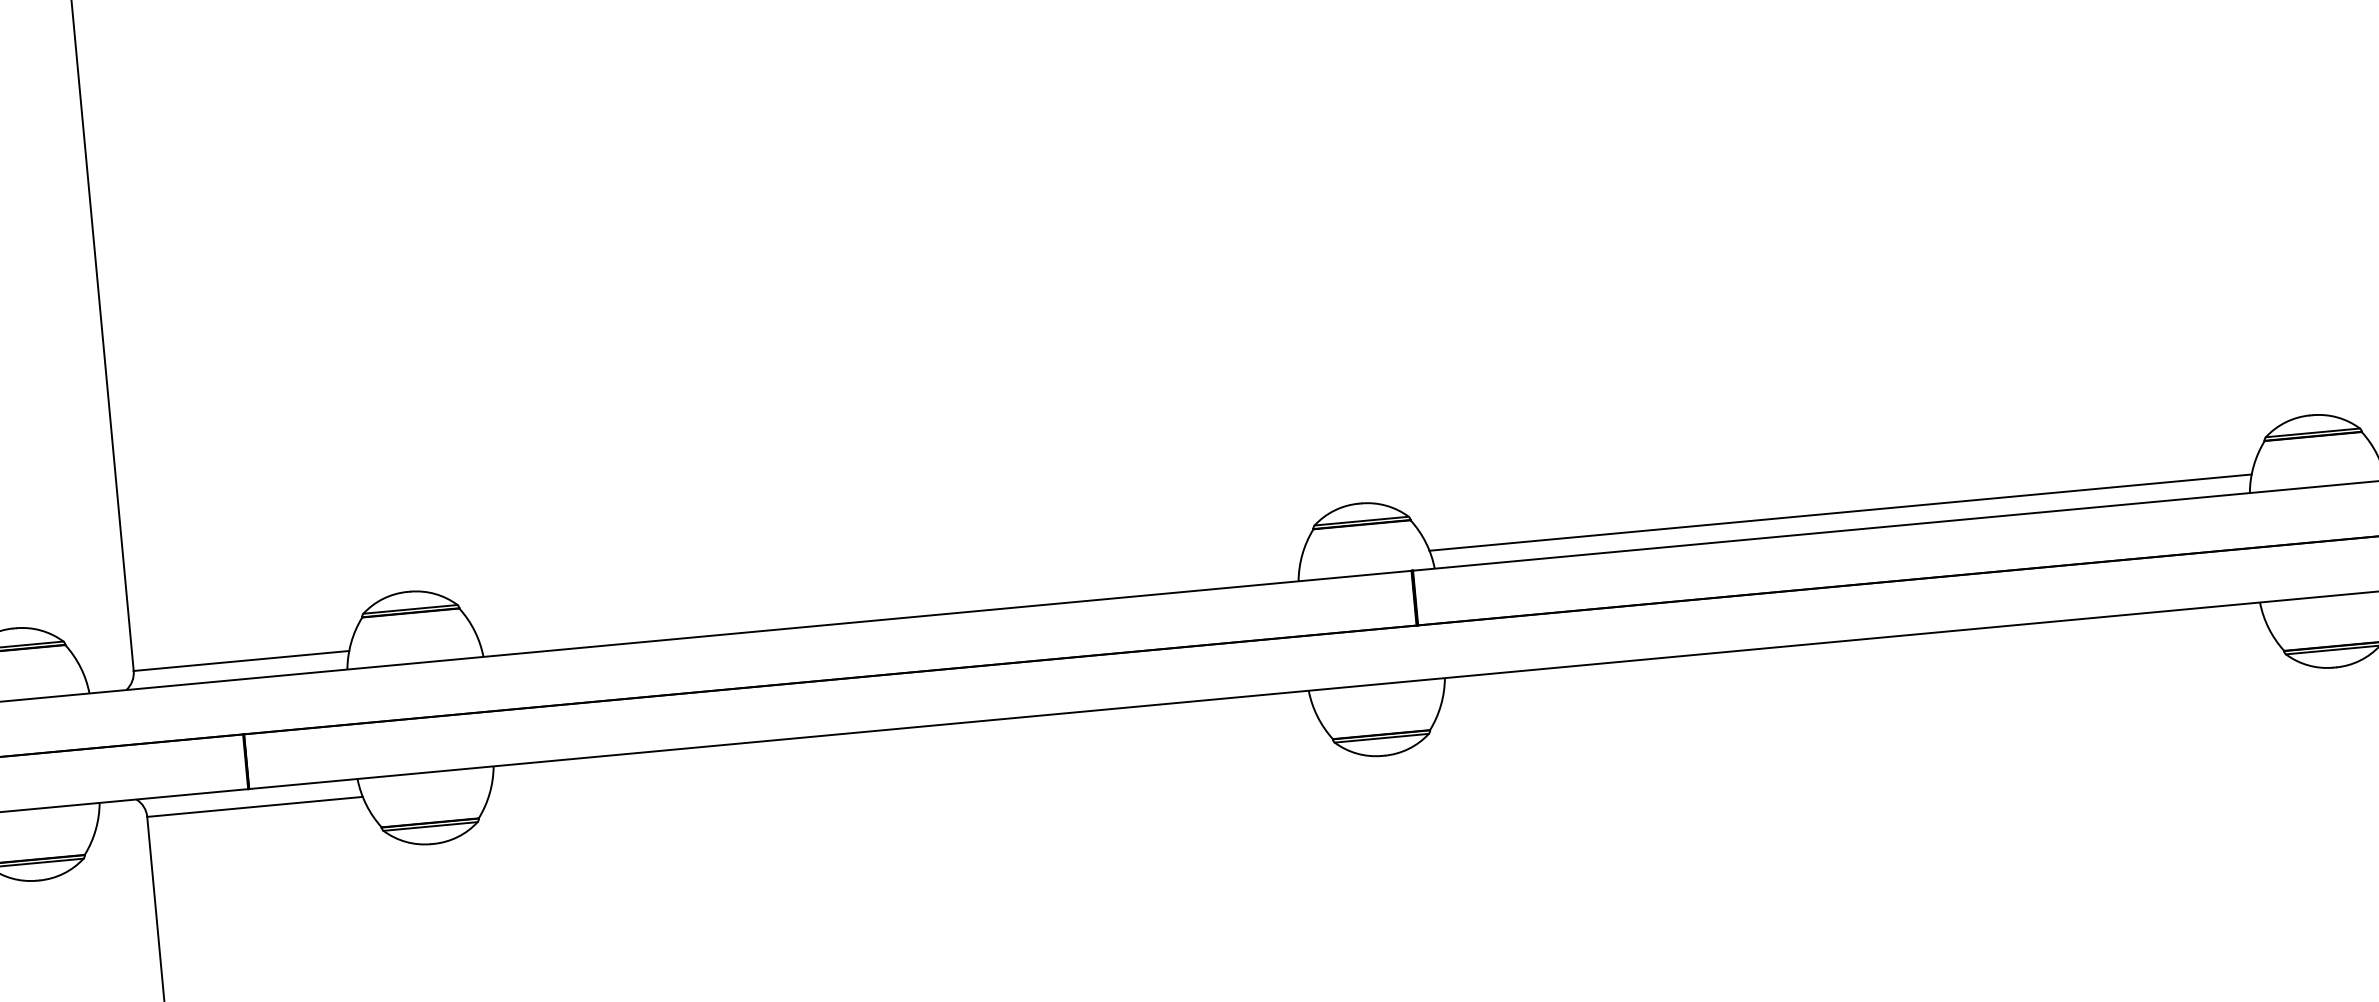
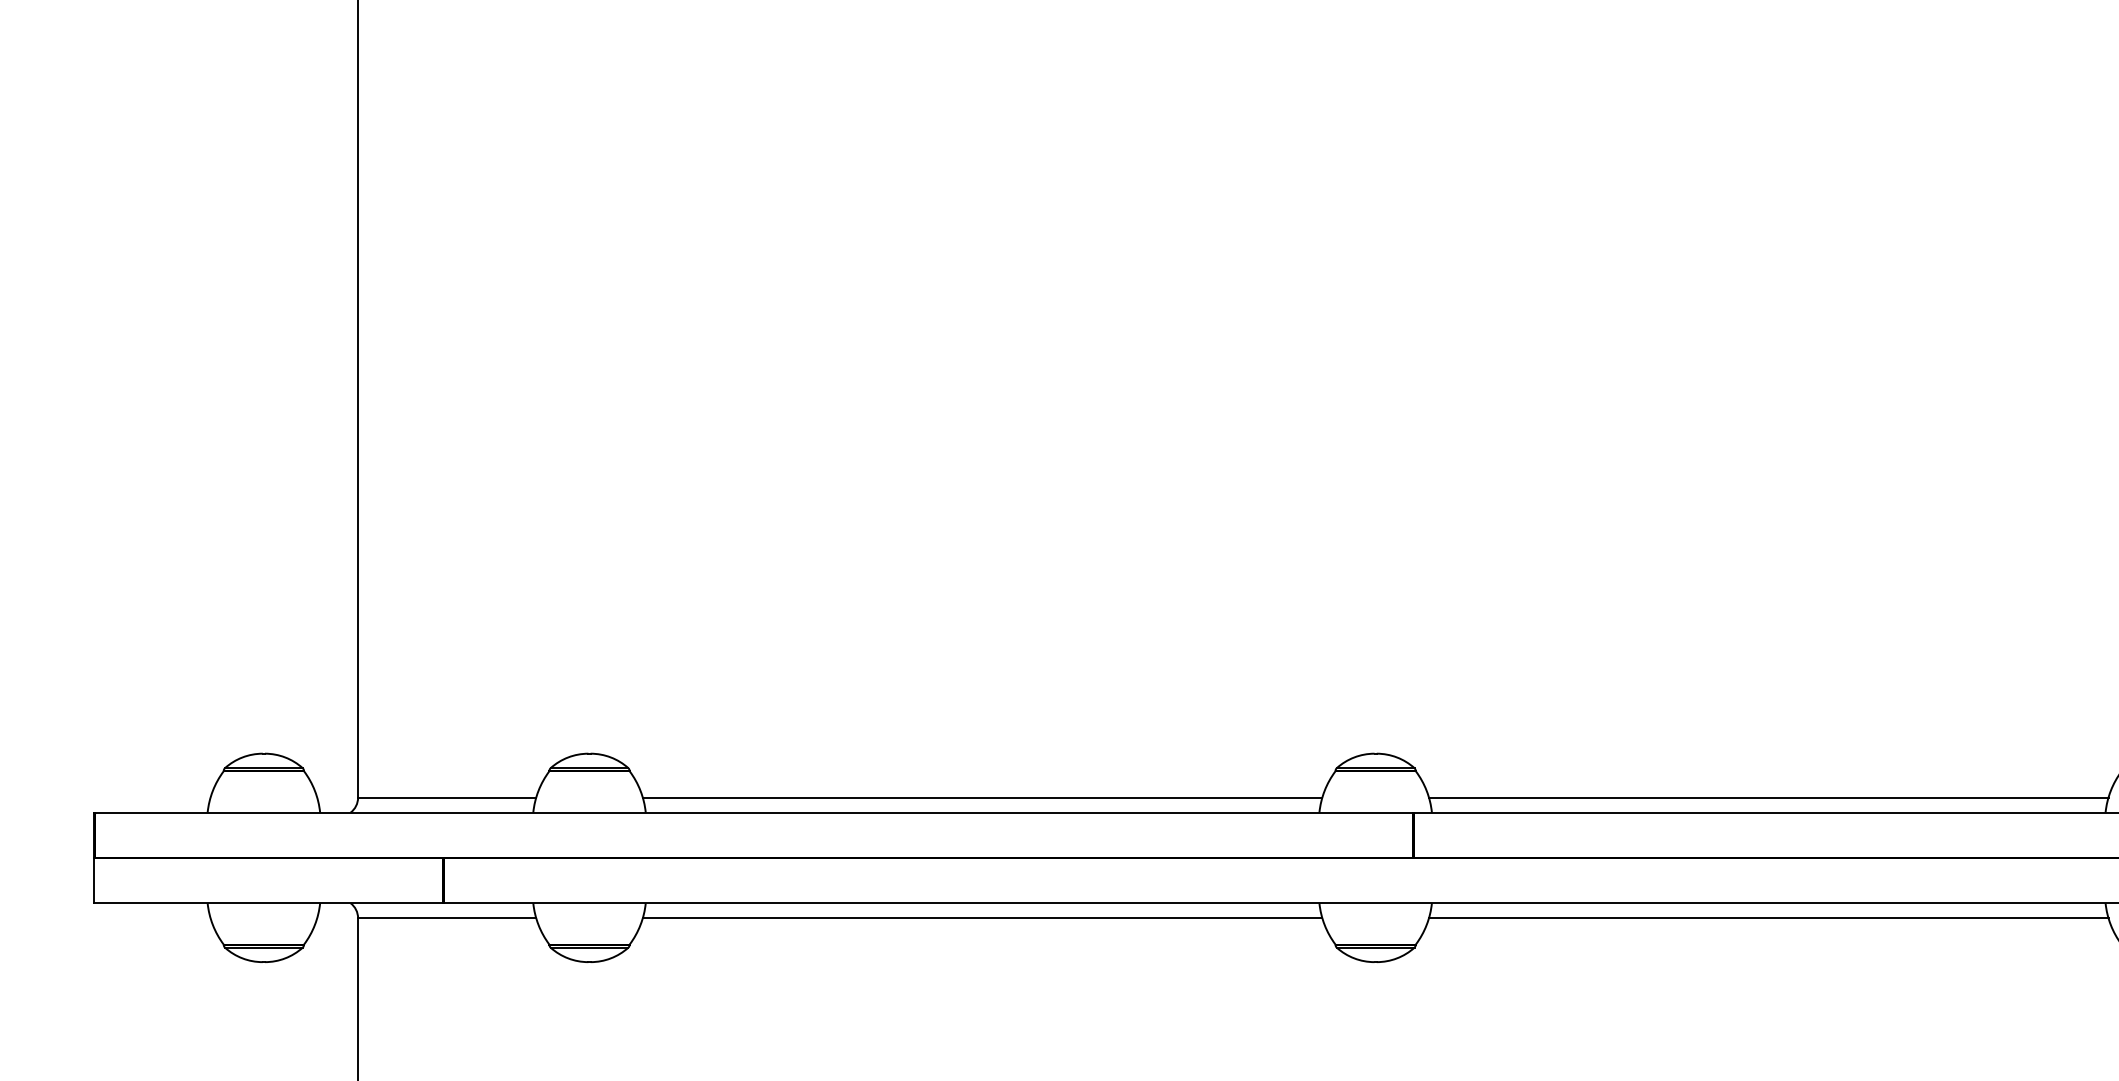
line: (889, 600) -> (982, 797), added
line: (1853, 658) -> (1768, 918), added
line: (902, 747) -> (982, 918), added

